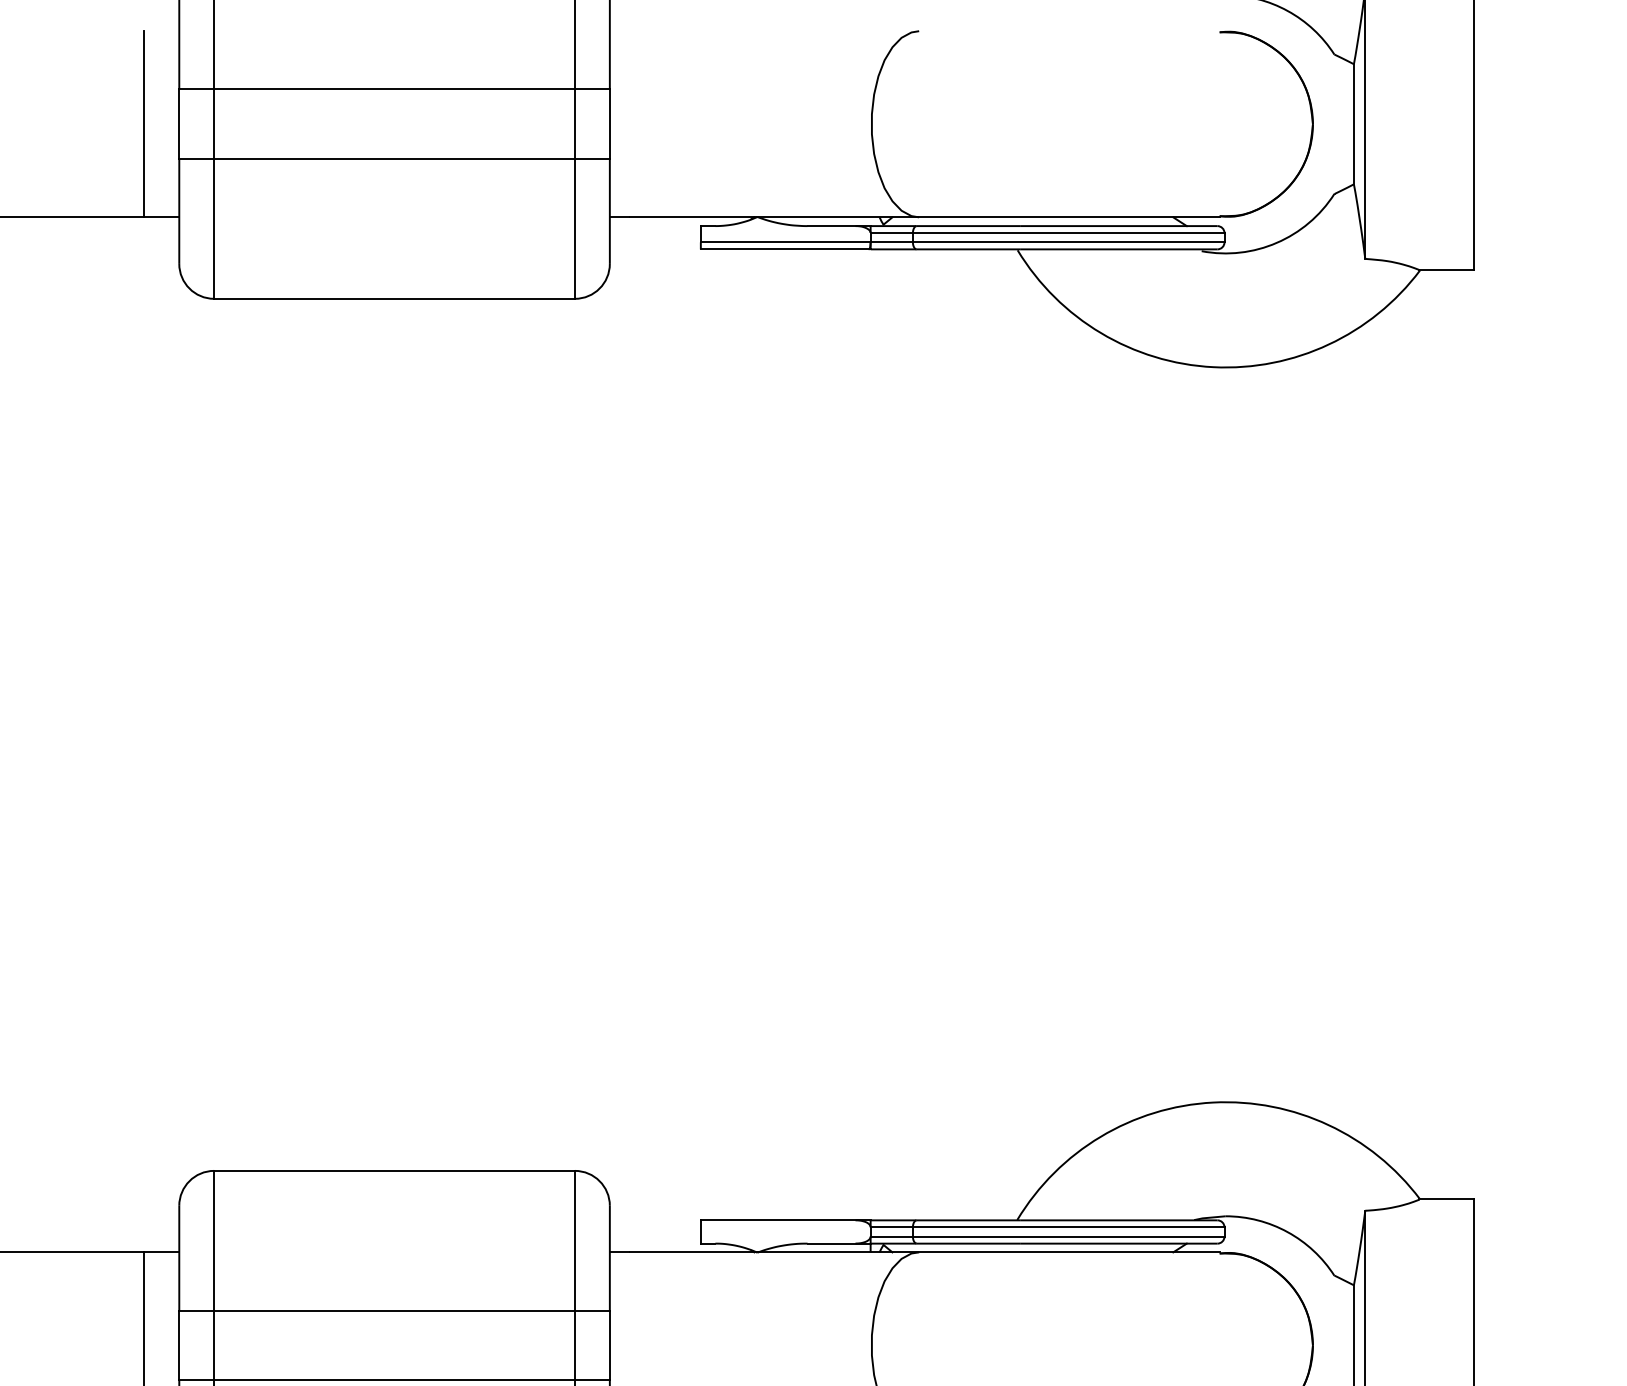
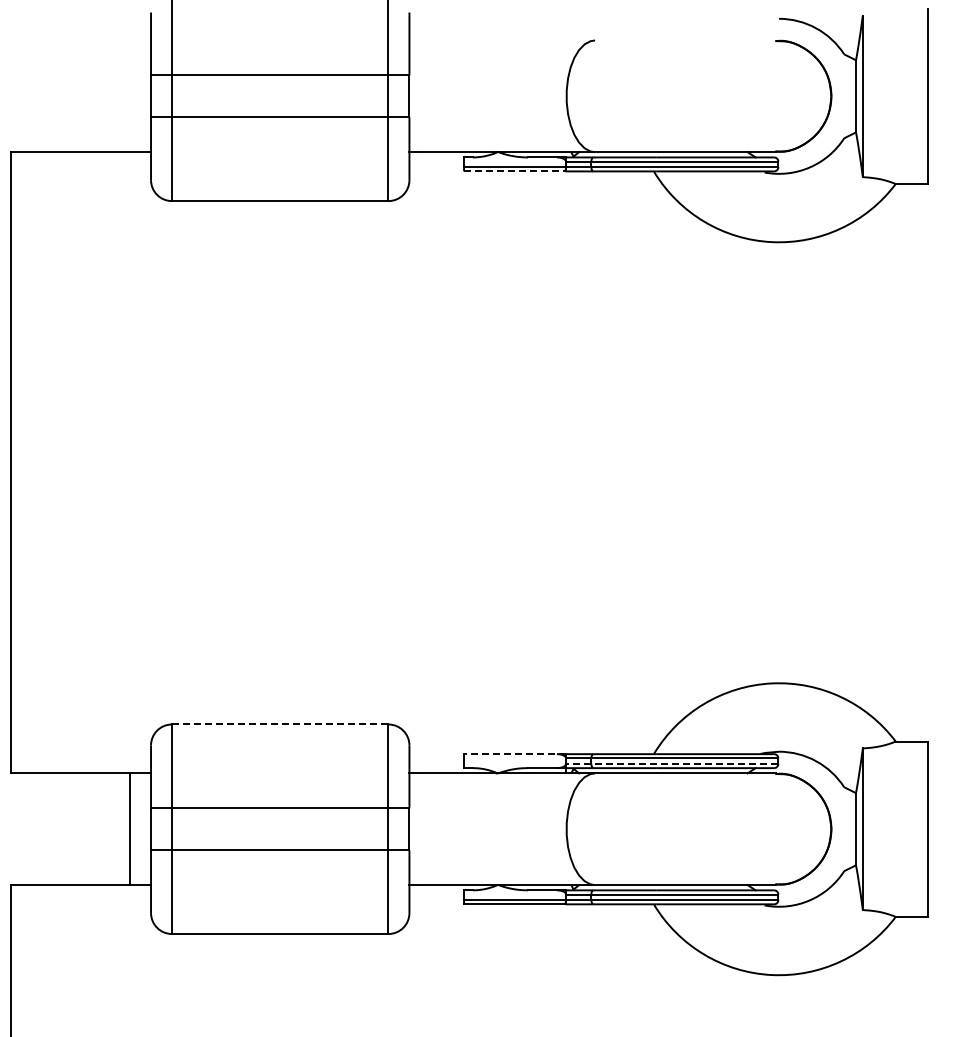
line: (145, 124) -> (130, 96), removed
line: (786, 249) -> (515, 171), solid -> dashed
line: (393, 1170) -> (279, 724), solid -> dashed
line: (786, 1220) -> (515, 754), solid -> dashed
line: (1046, 1235) -> (671, 763), solid -> dashed

